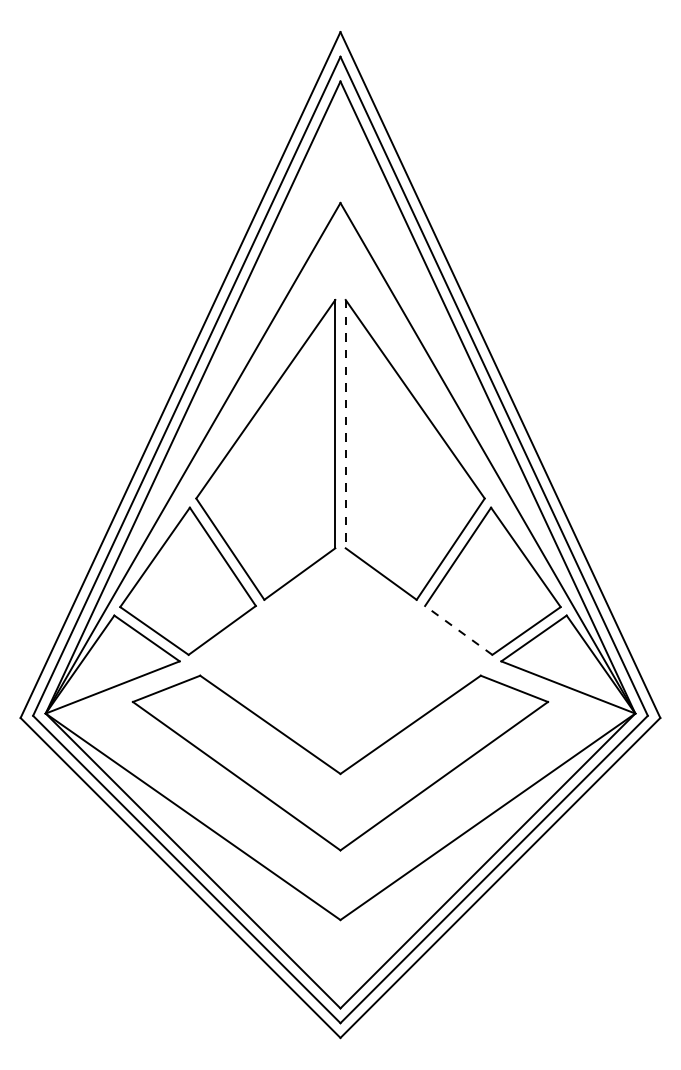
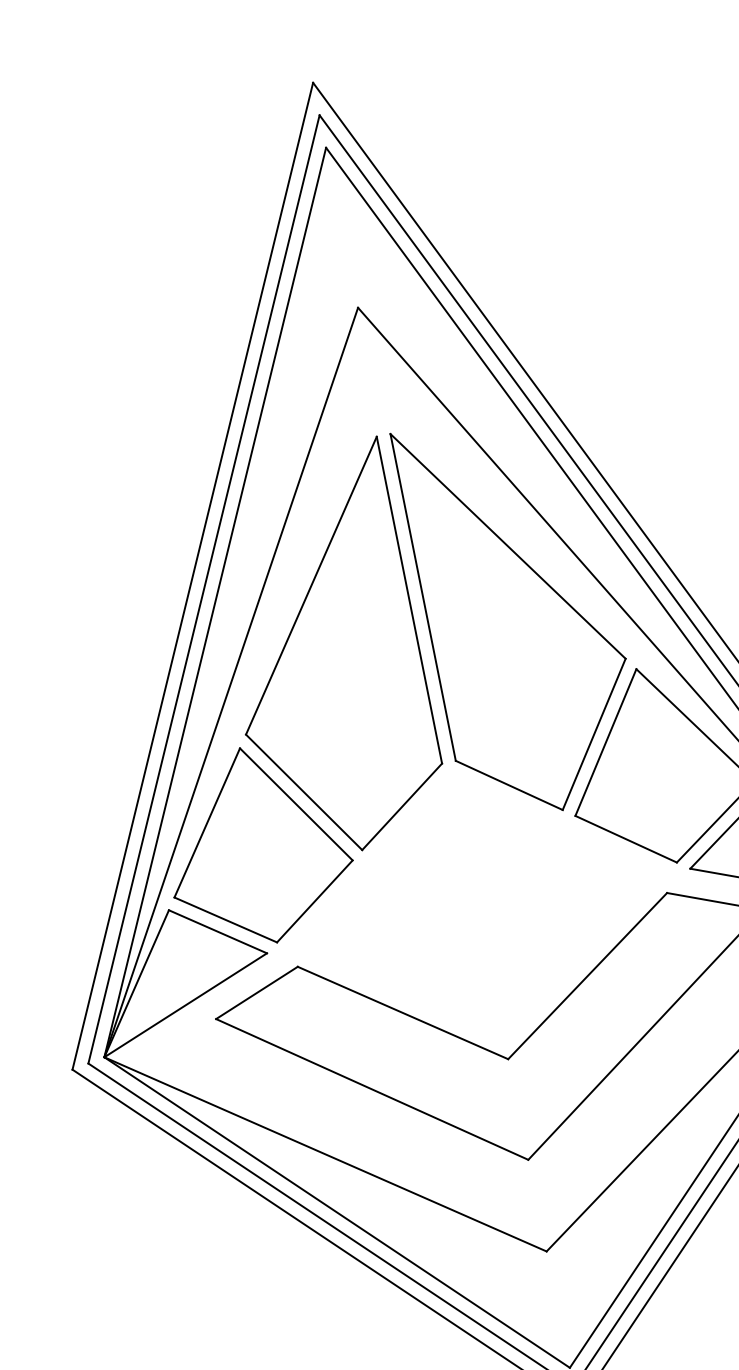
line: (345, 424) -> (422, 597), dashed -> solid
line: (458, 630) -> (625, 839), dashed -> solid

